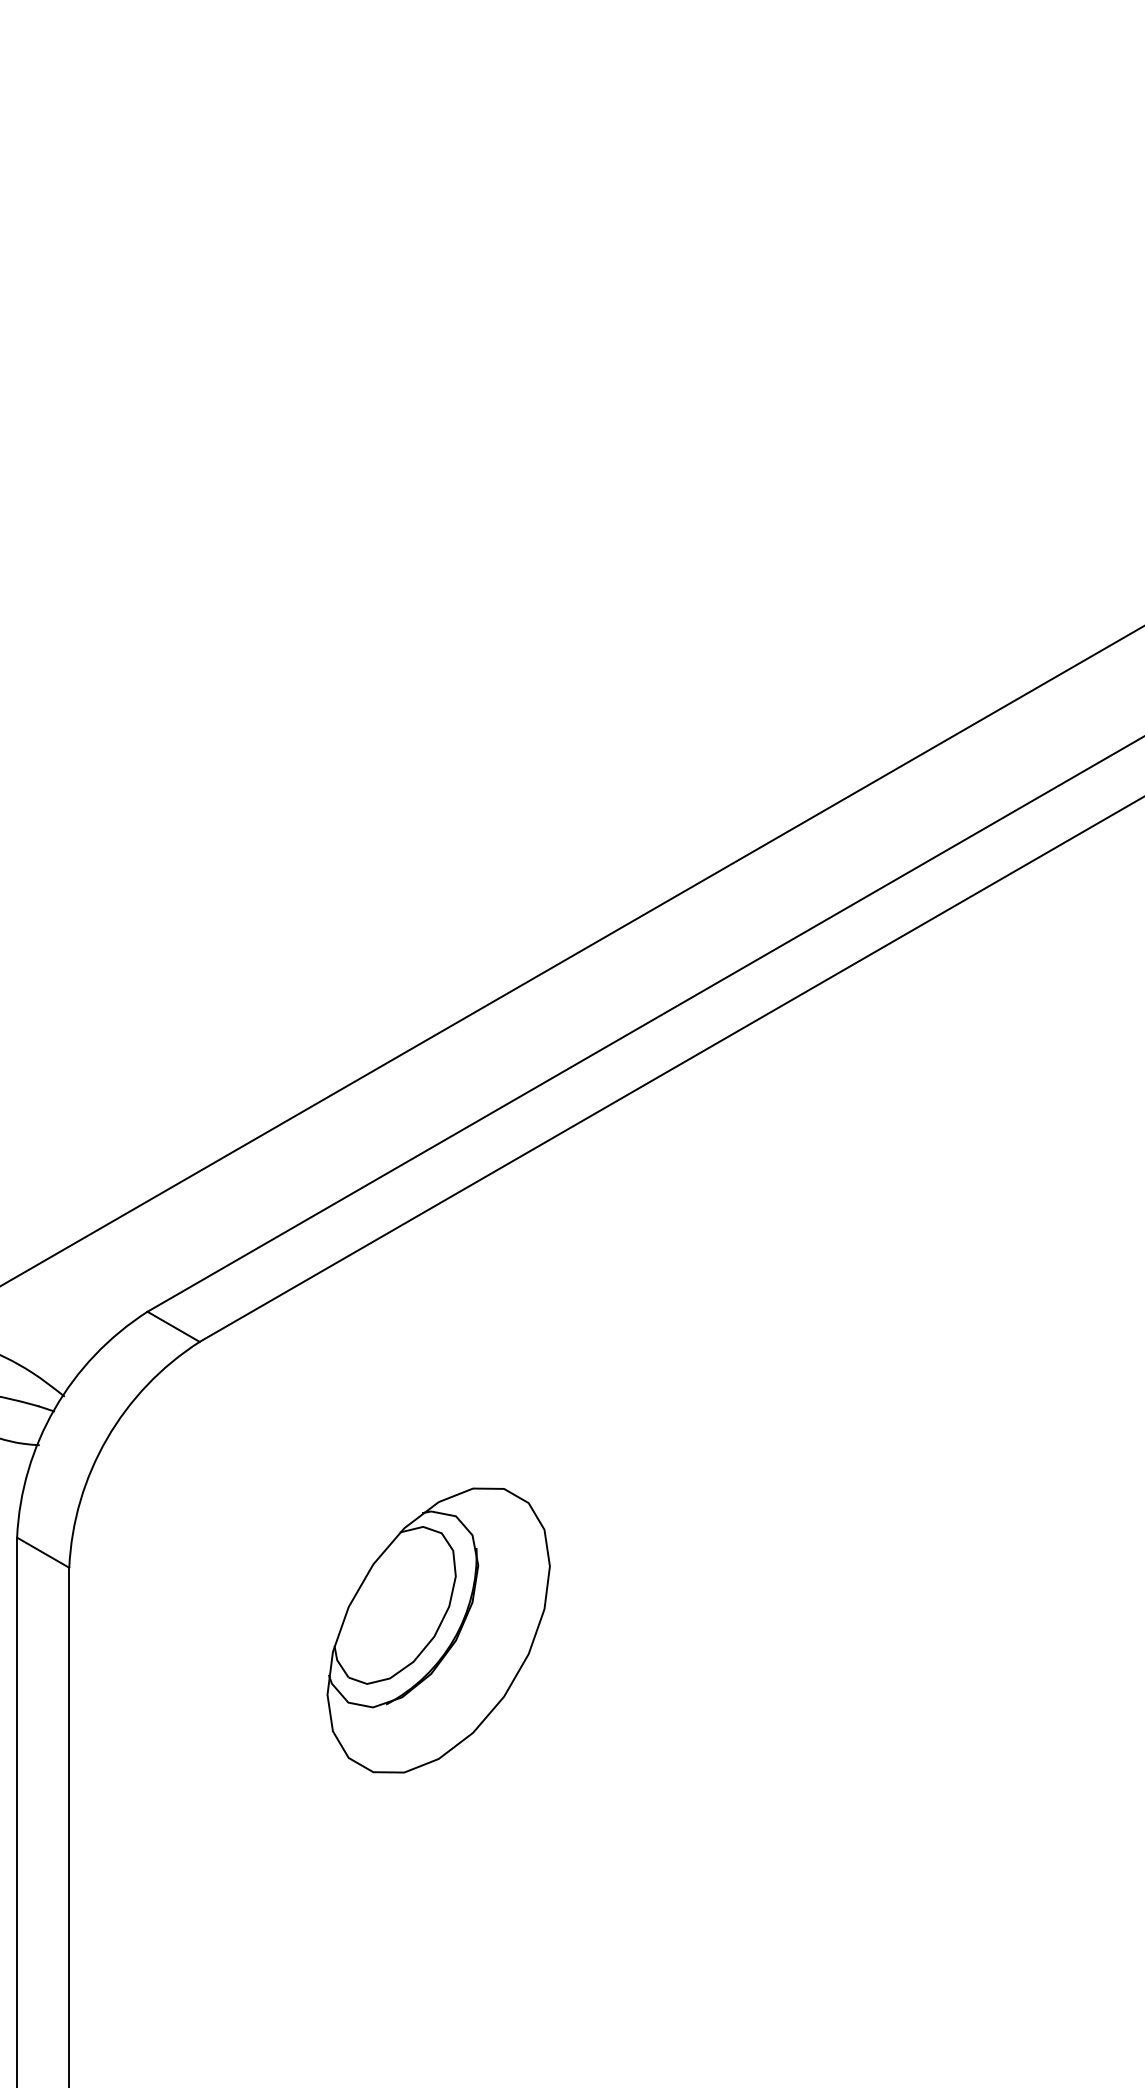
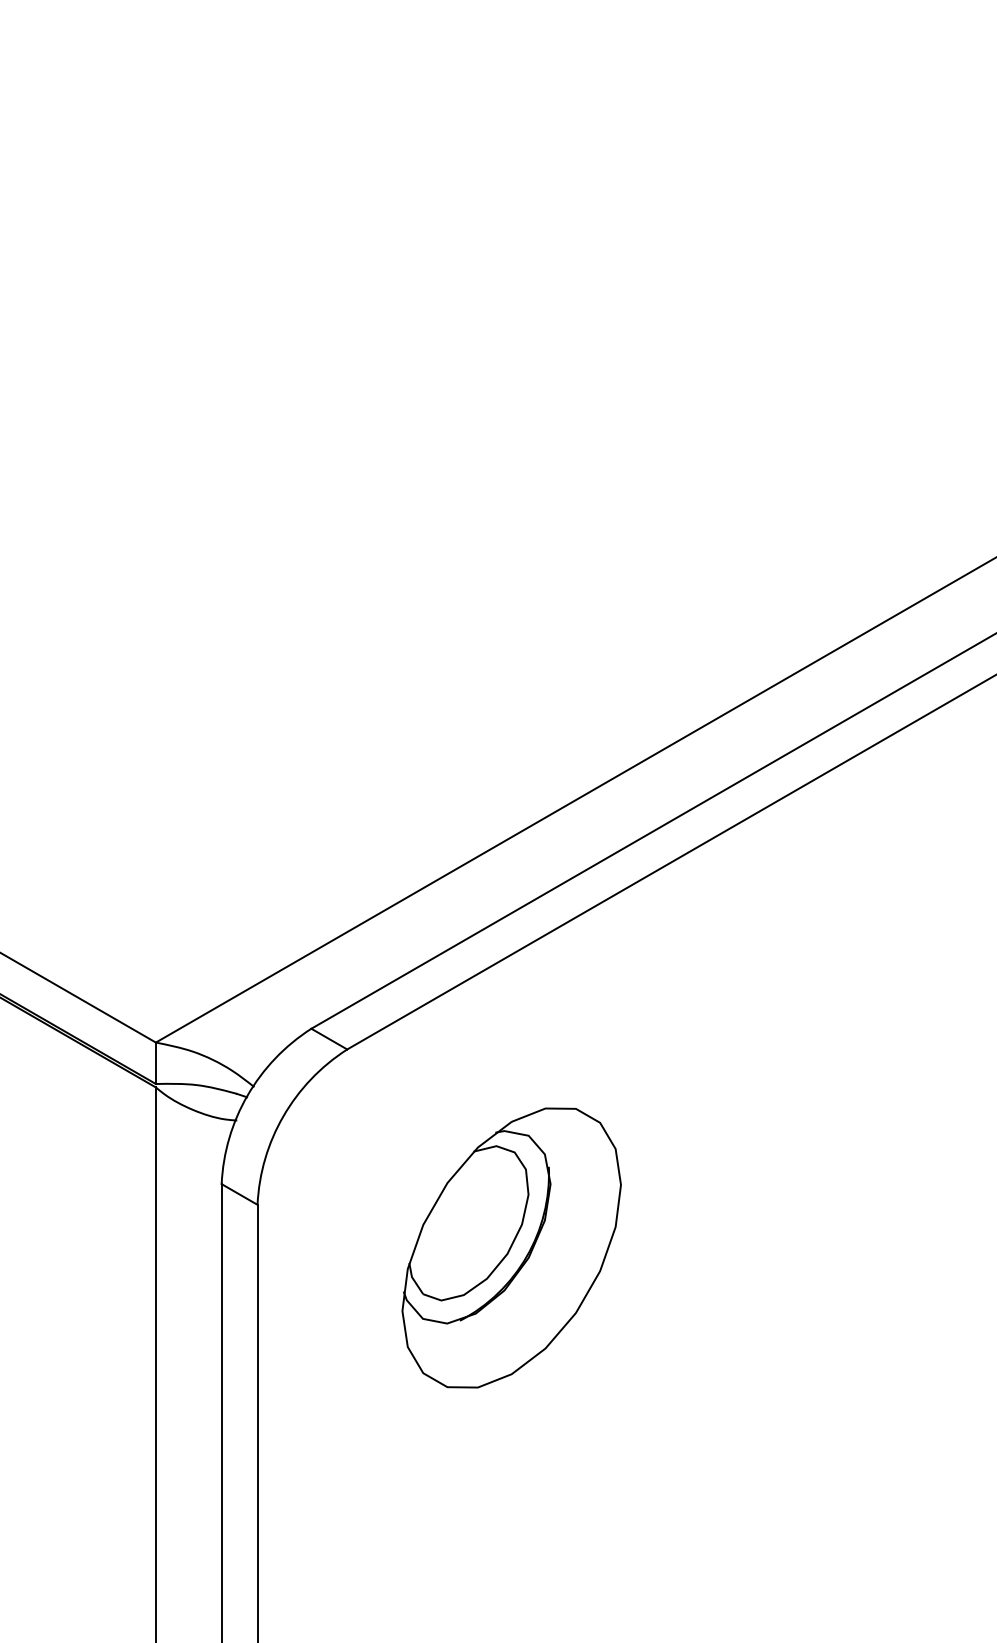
part: (438, 1629) -> (511, 1247), size x1.43

